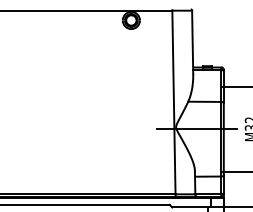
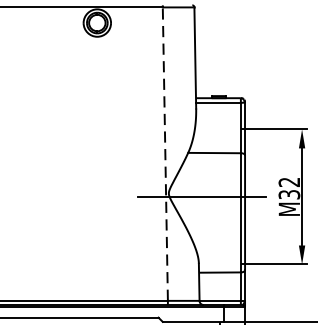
line: (173, 102) -> (164, 154), solid -> dashed

